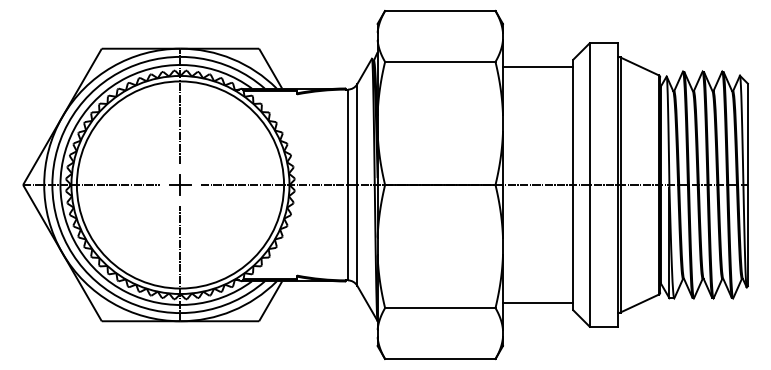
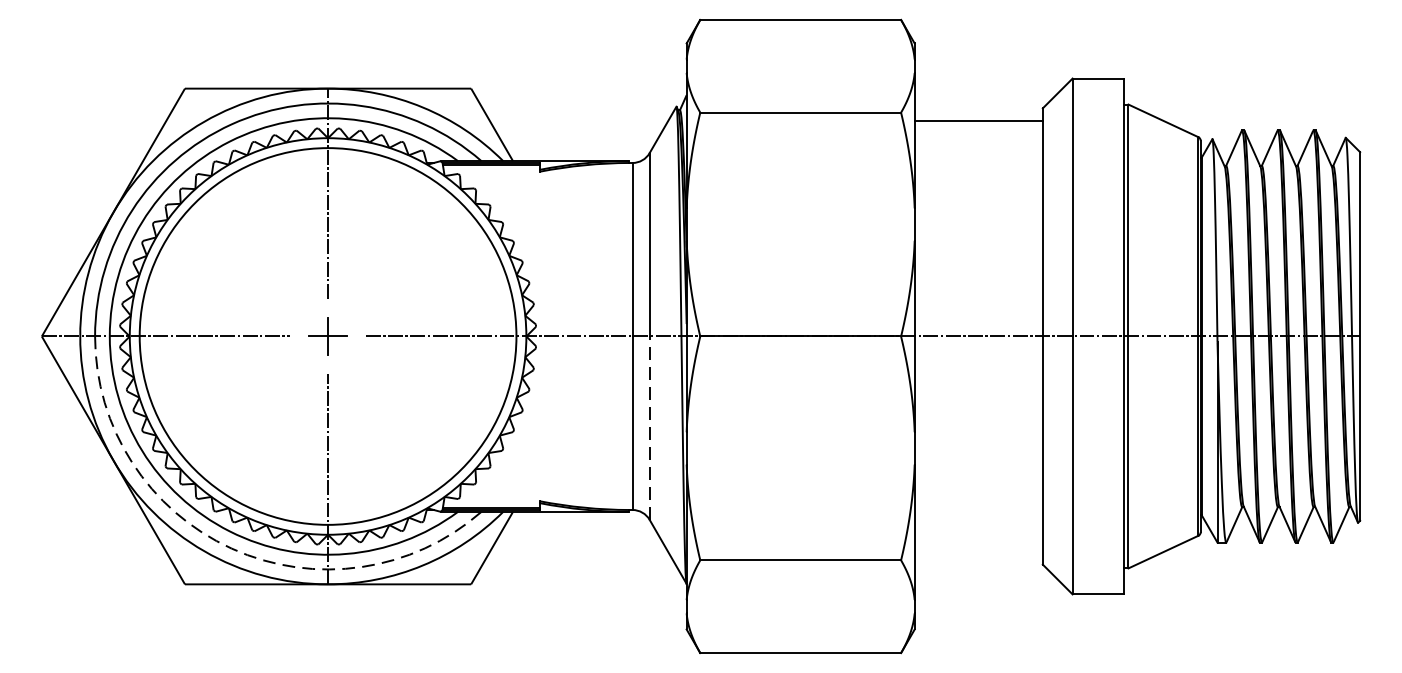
line: (357, 234) -> (650, 426), solid -> dashed
arc: (127, 301) -> (231, 548), solid -> dashed
line: (537, 303) -> (977, 552), removed

